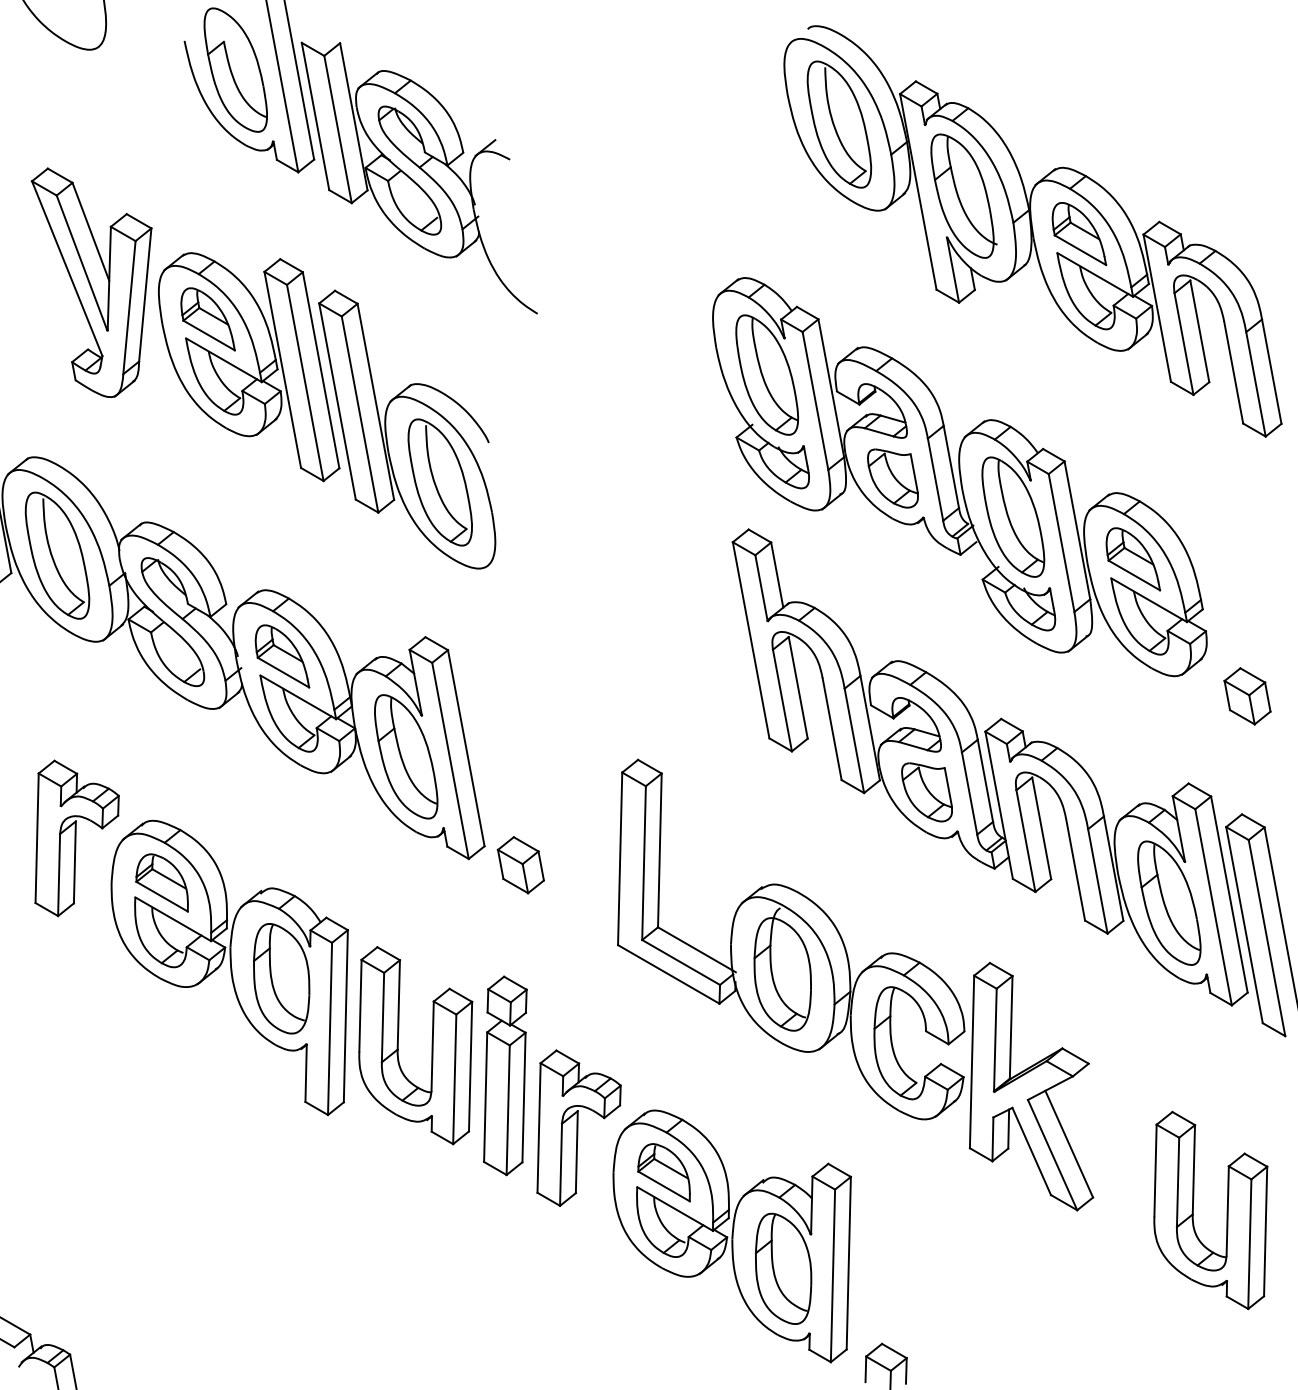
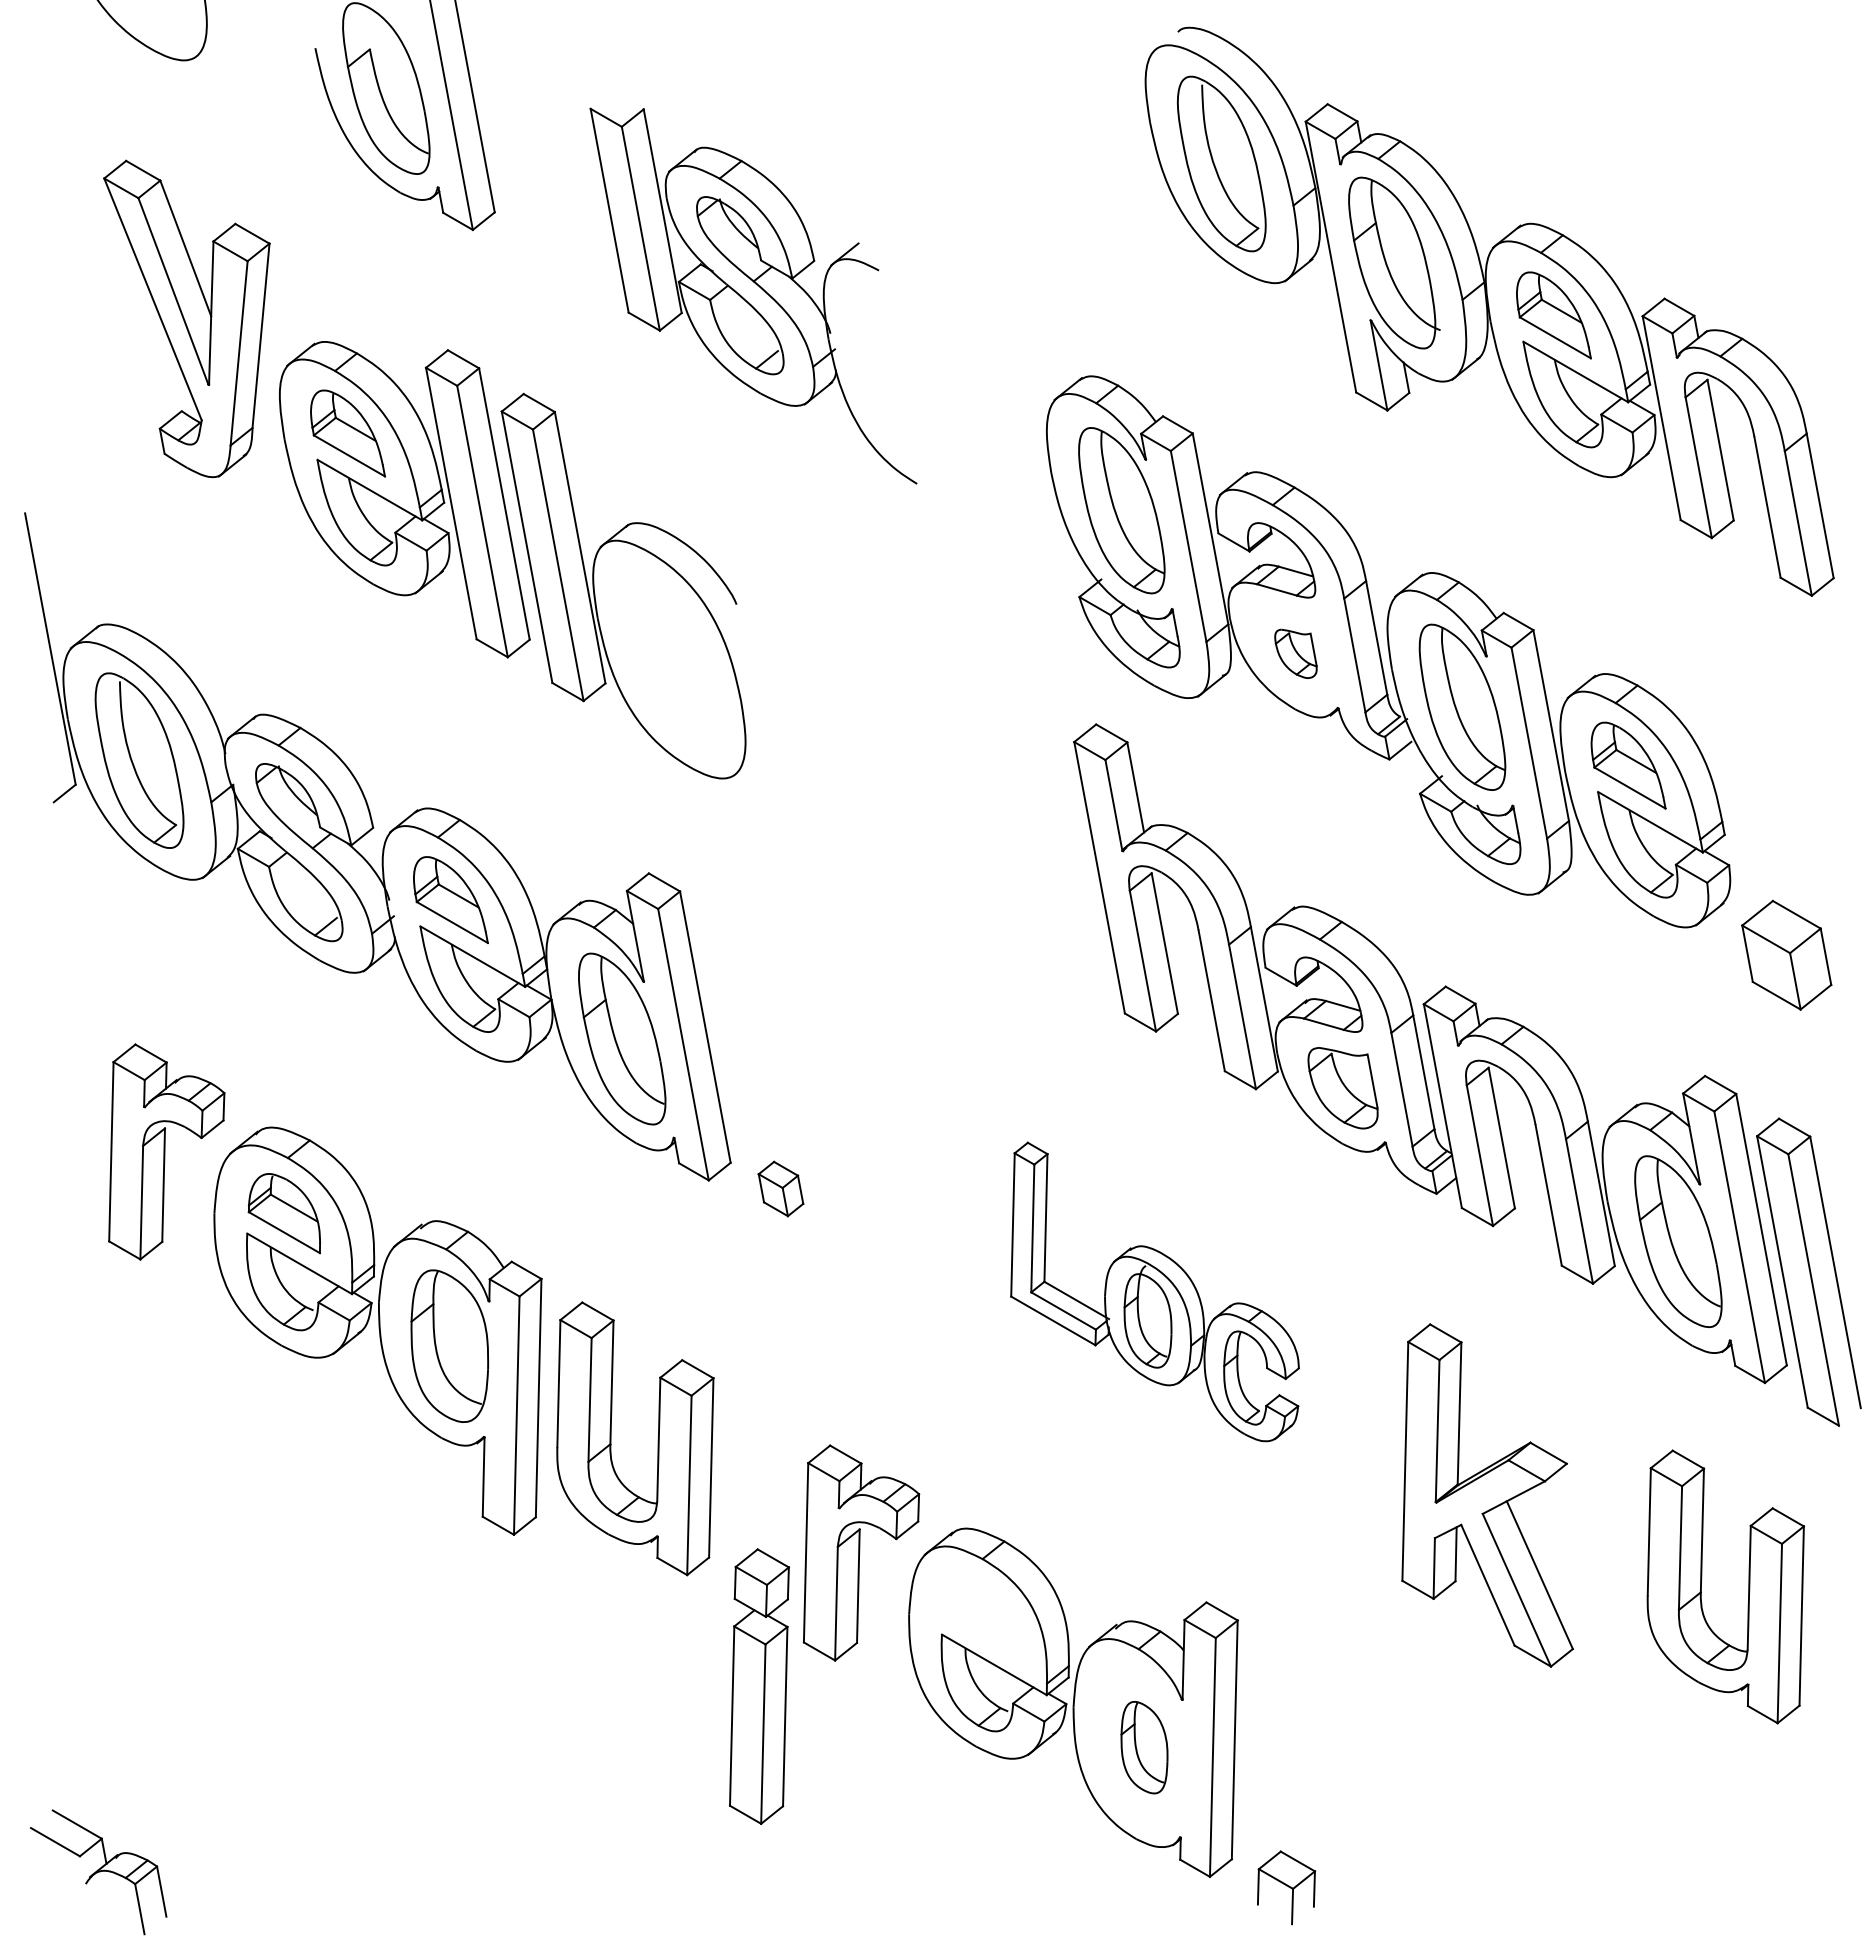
part: (419, 177) -> (753, 295), moved
part: (91, 282) -> (186, 318), moved
part: (892, 478) -> (1295, 653), size x0.6
part: (440, 482) -> (669, 659), removed
part: (1247, 696) -> (1786, 955), size x1.4
part: (520, 864) -> (780, 1188), size x0.7
part: (790, 939) -> (1154, 1291), size x0.6
part: (505, 1075) -> (759, 1686), moved
part: (663, 1172) -> (978, 1614), removed
part: (1227, 1210) -> (1748, 1586), moved
part: (783, 1268) -> (1144, 1747), size x0.6

